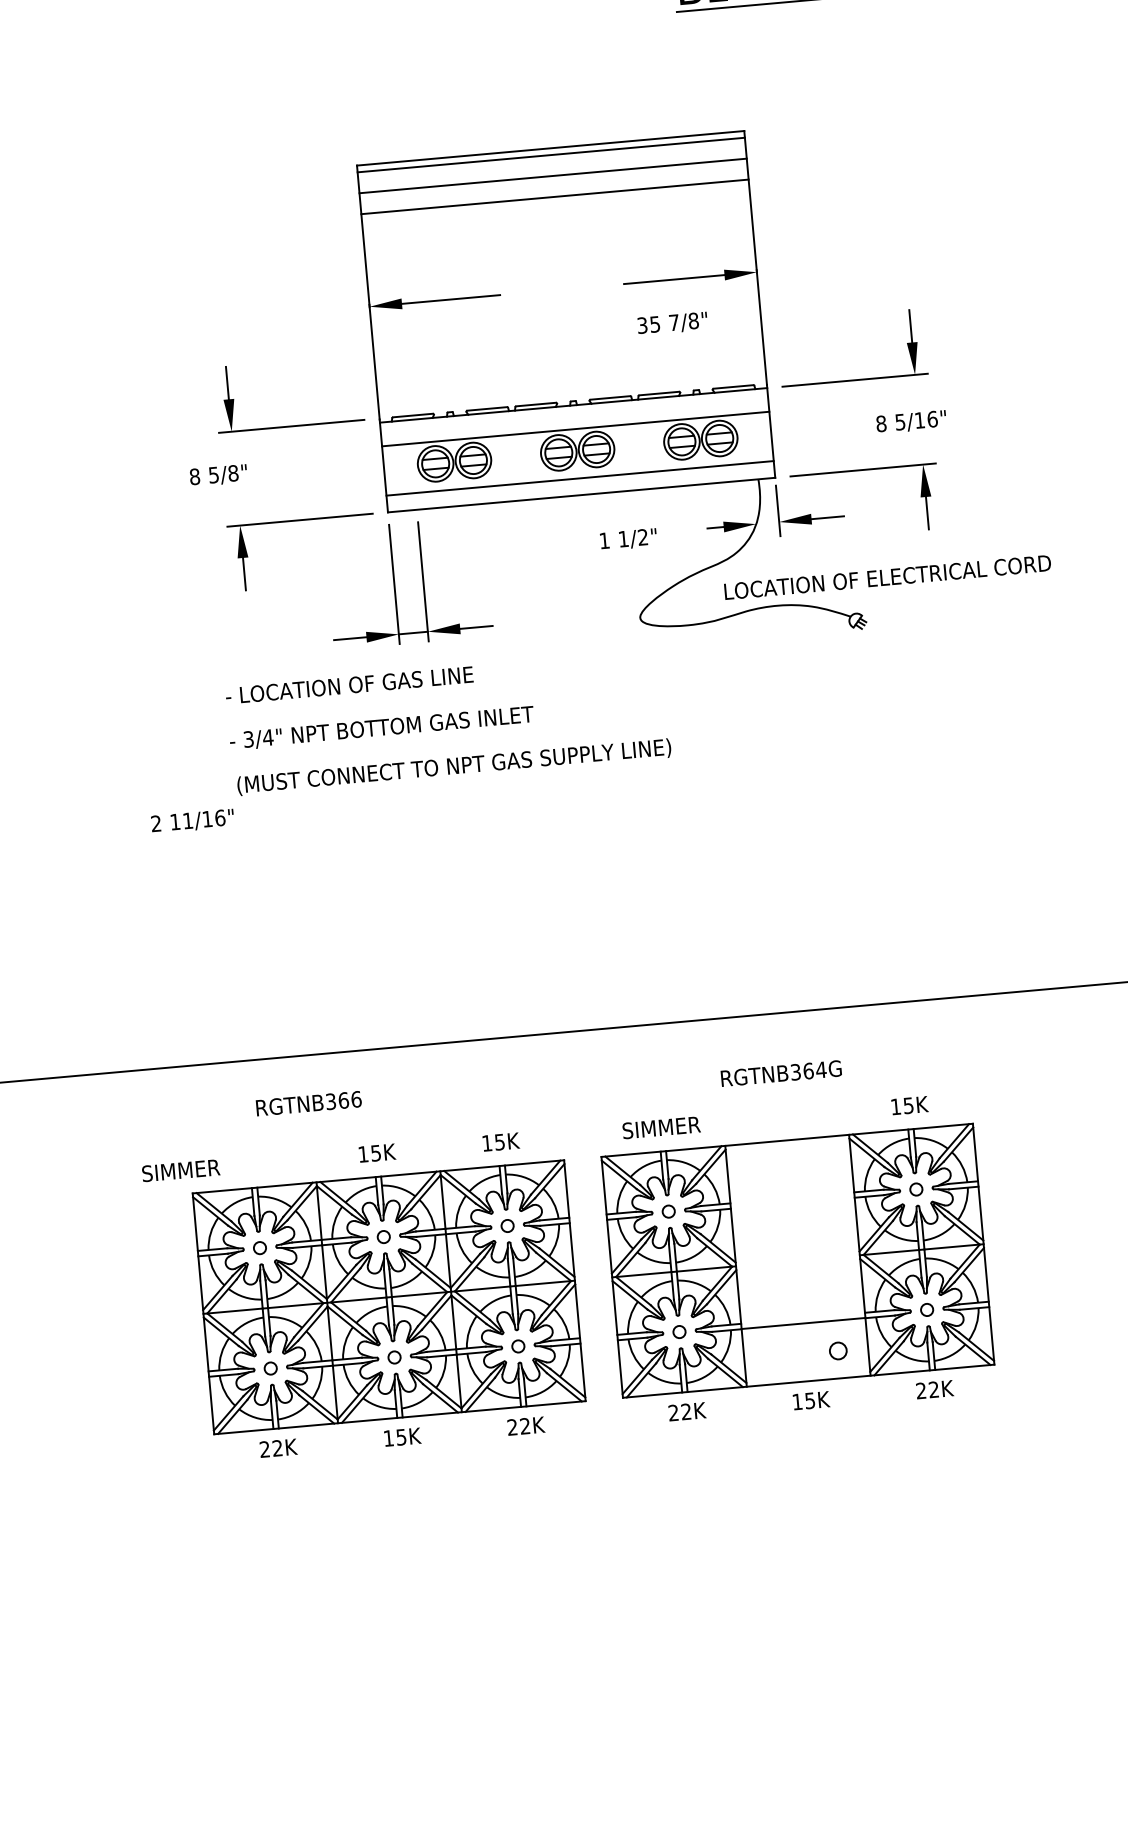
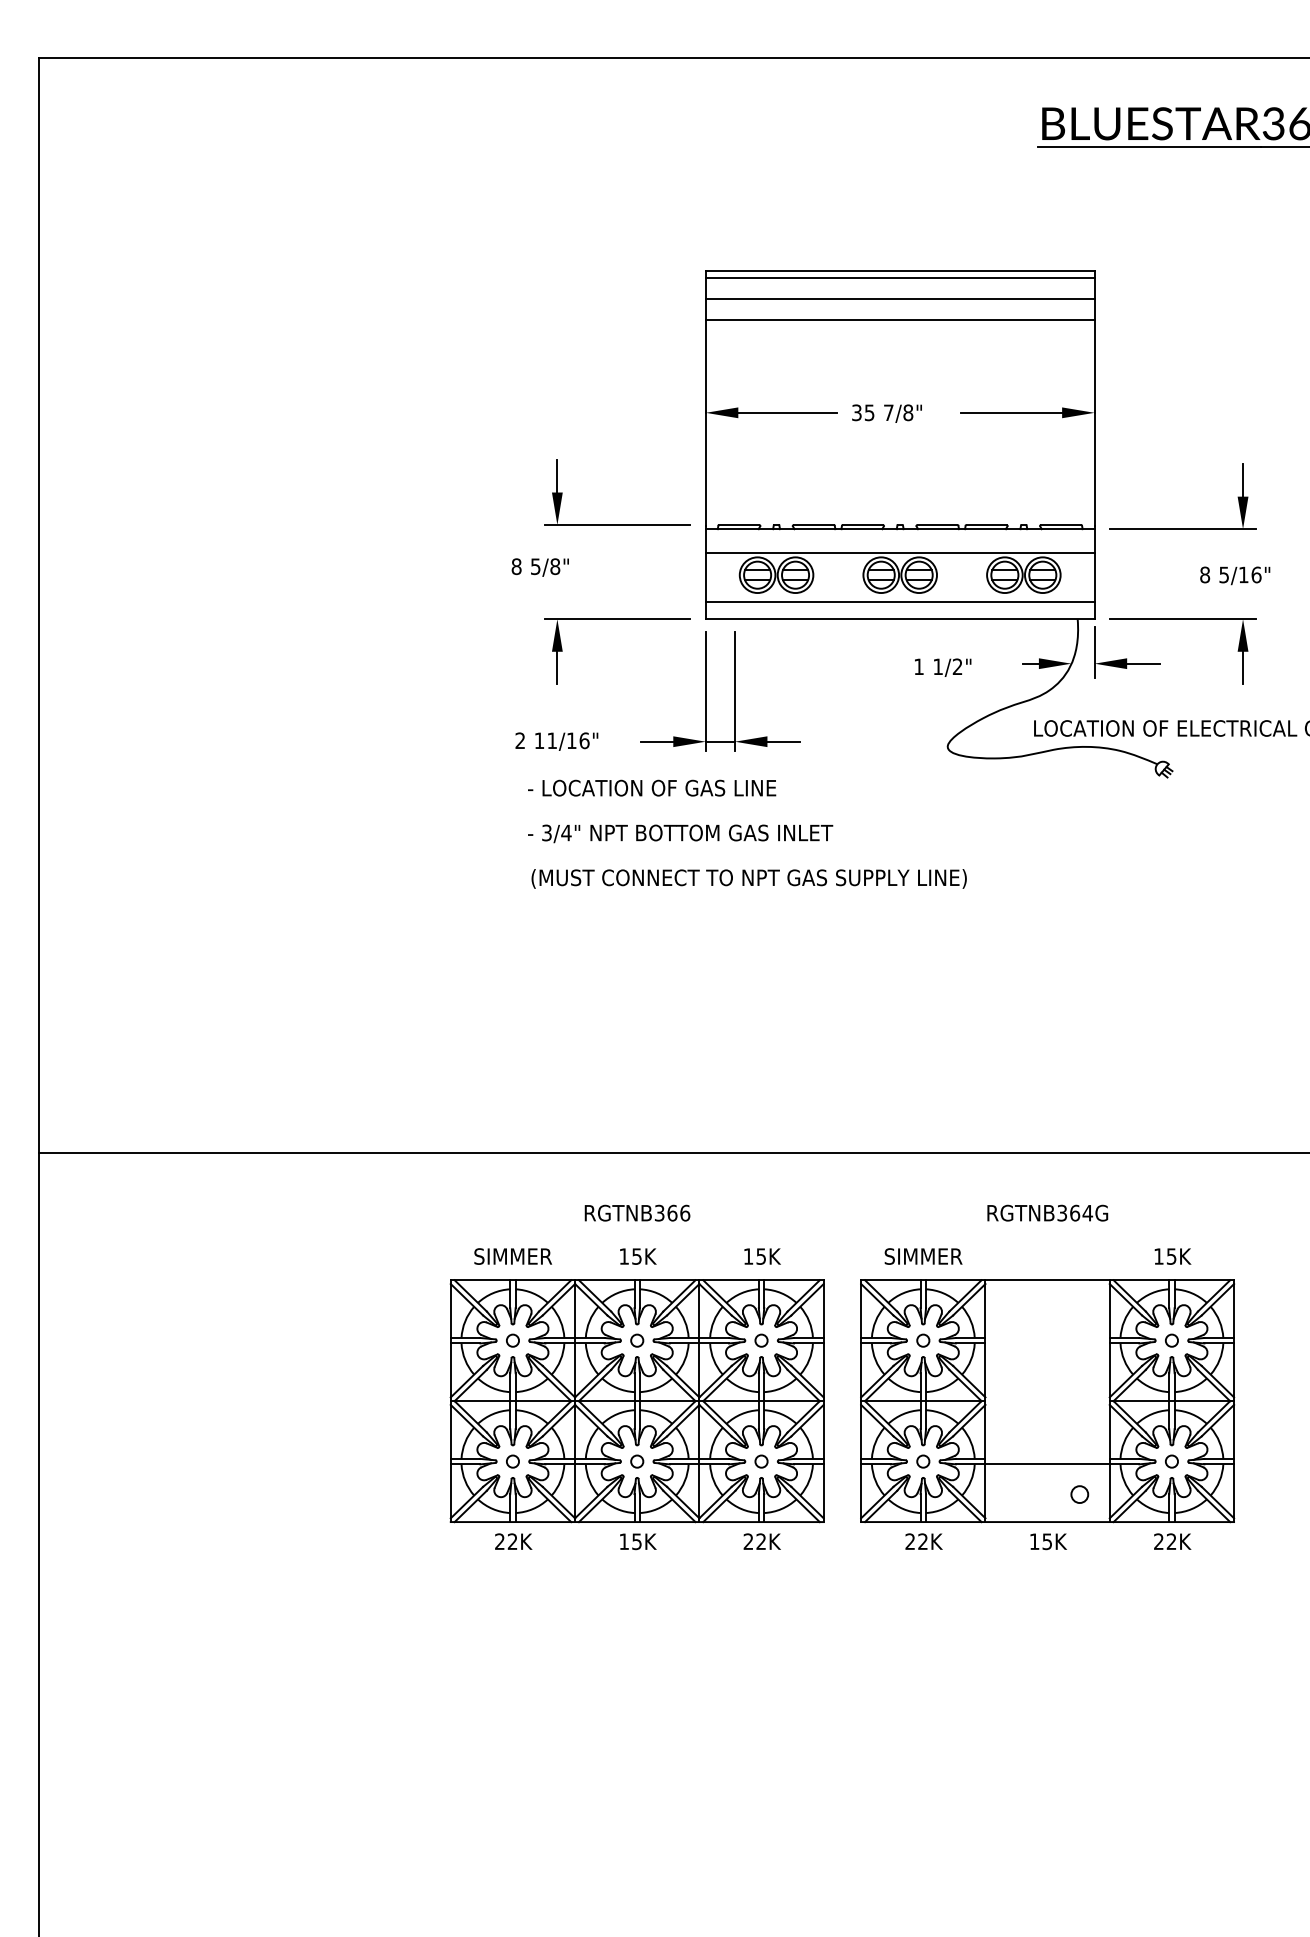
text: (672, 323) -> (886, 413), moved
text: (192, 821) -> (556, 741), moved
text: (308, 1102) -> (637, 1212), moved
text: (180, 1170) -> (512, 1256), moved

